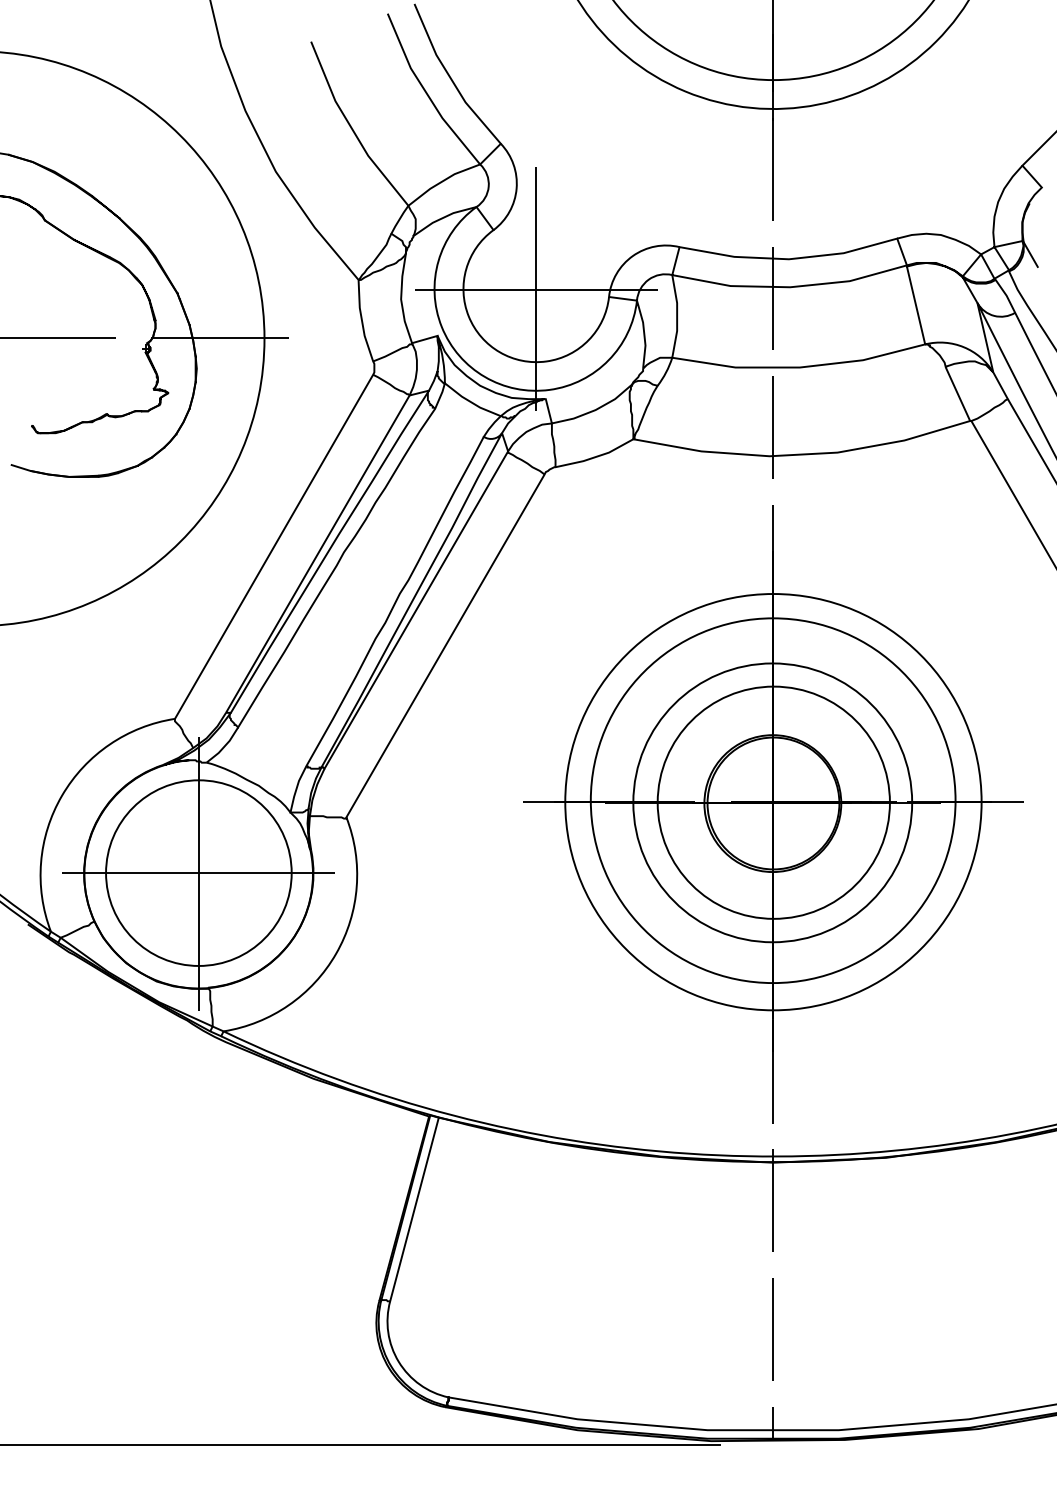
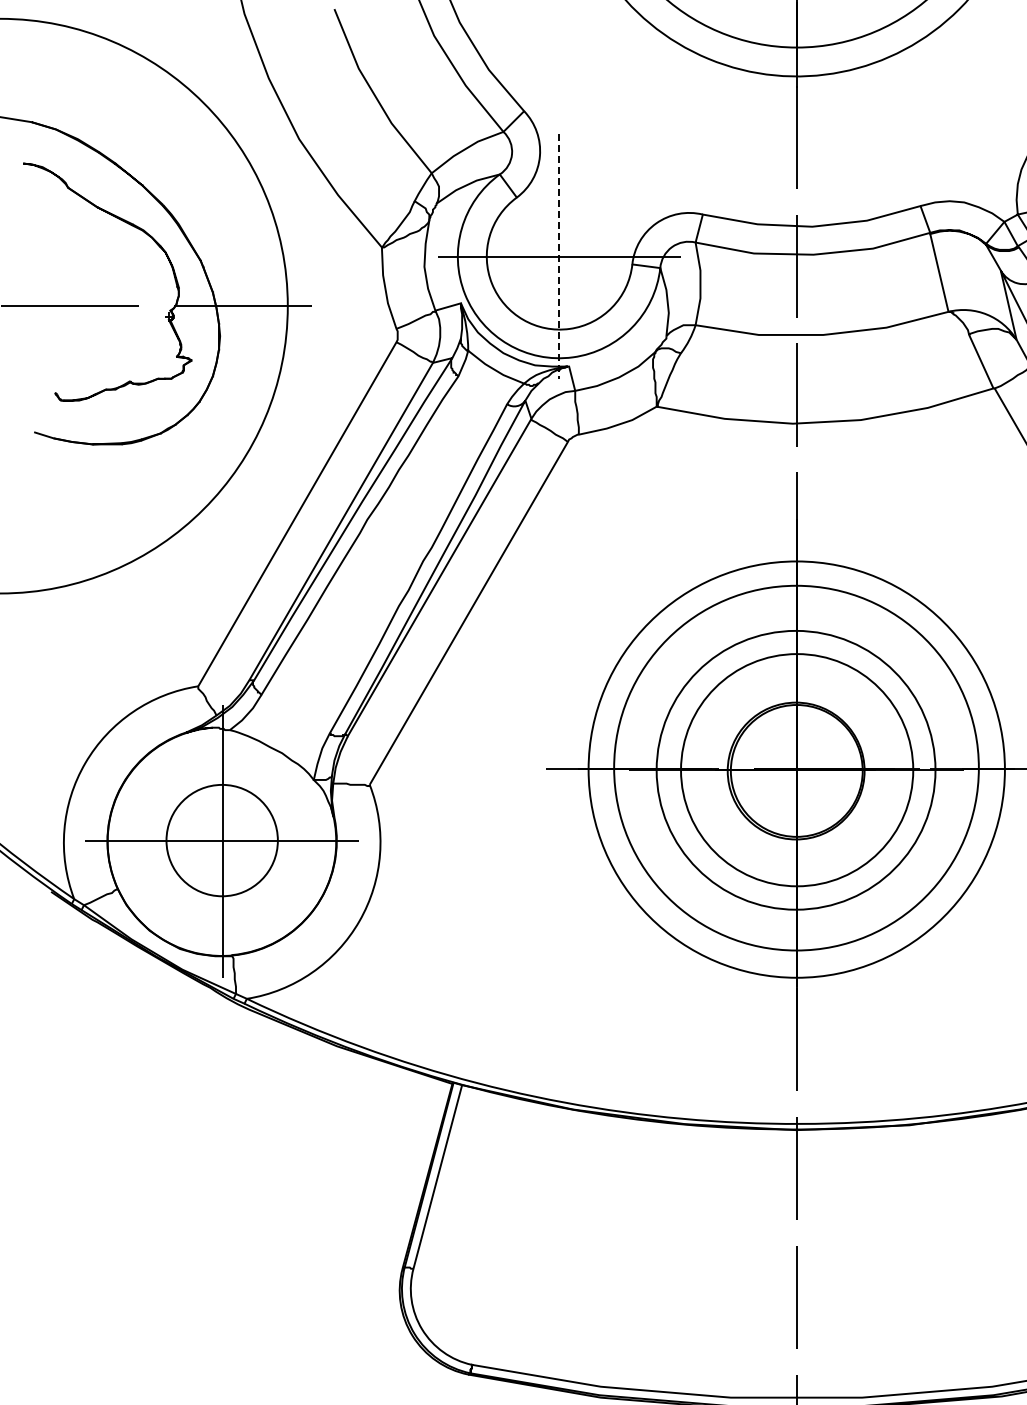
line: (536, 289) -> (559, 256), solid -> dashed
circle: (198, 872) -> (221, 839), size x0.6

